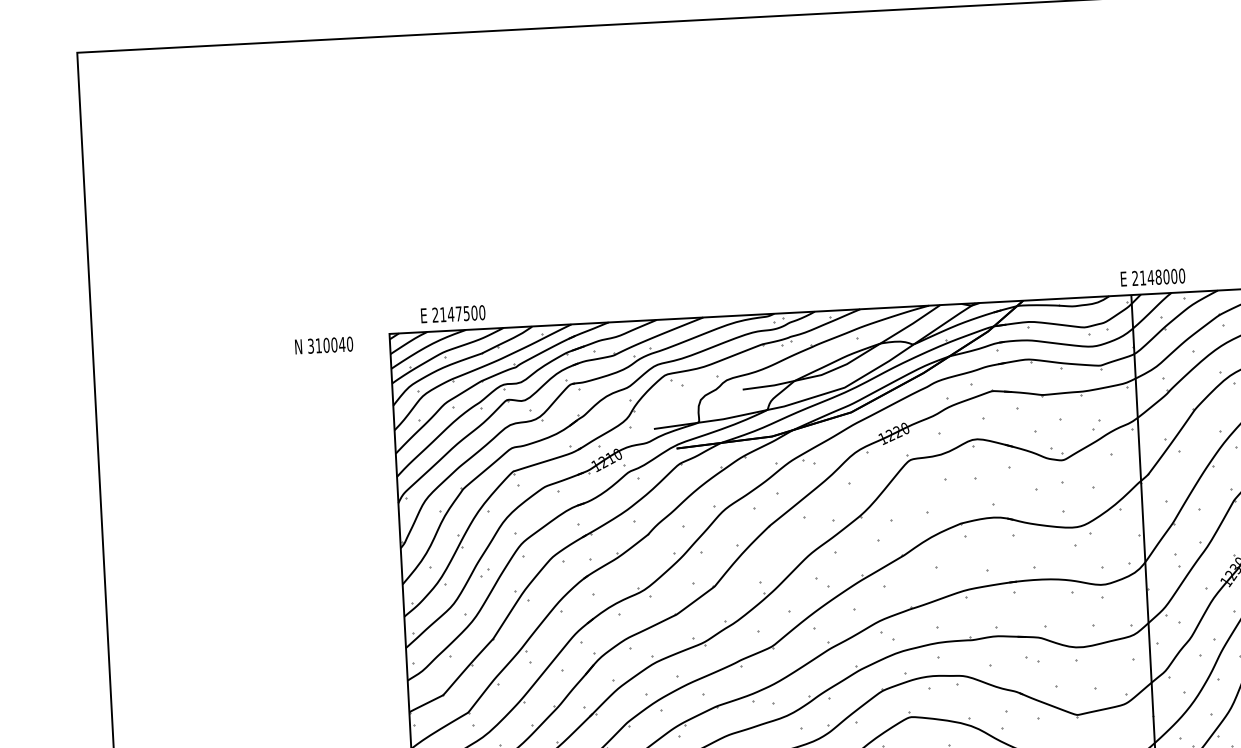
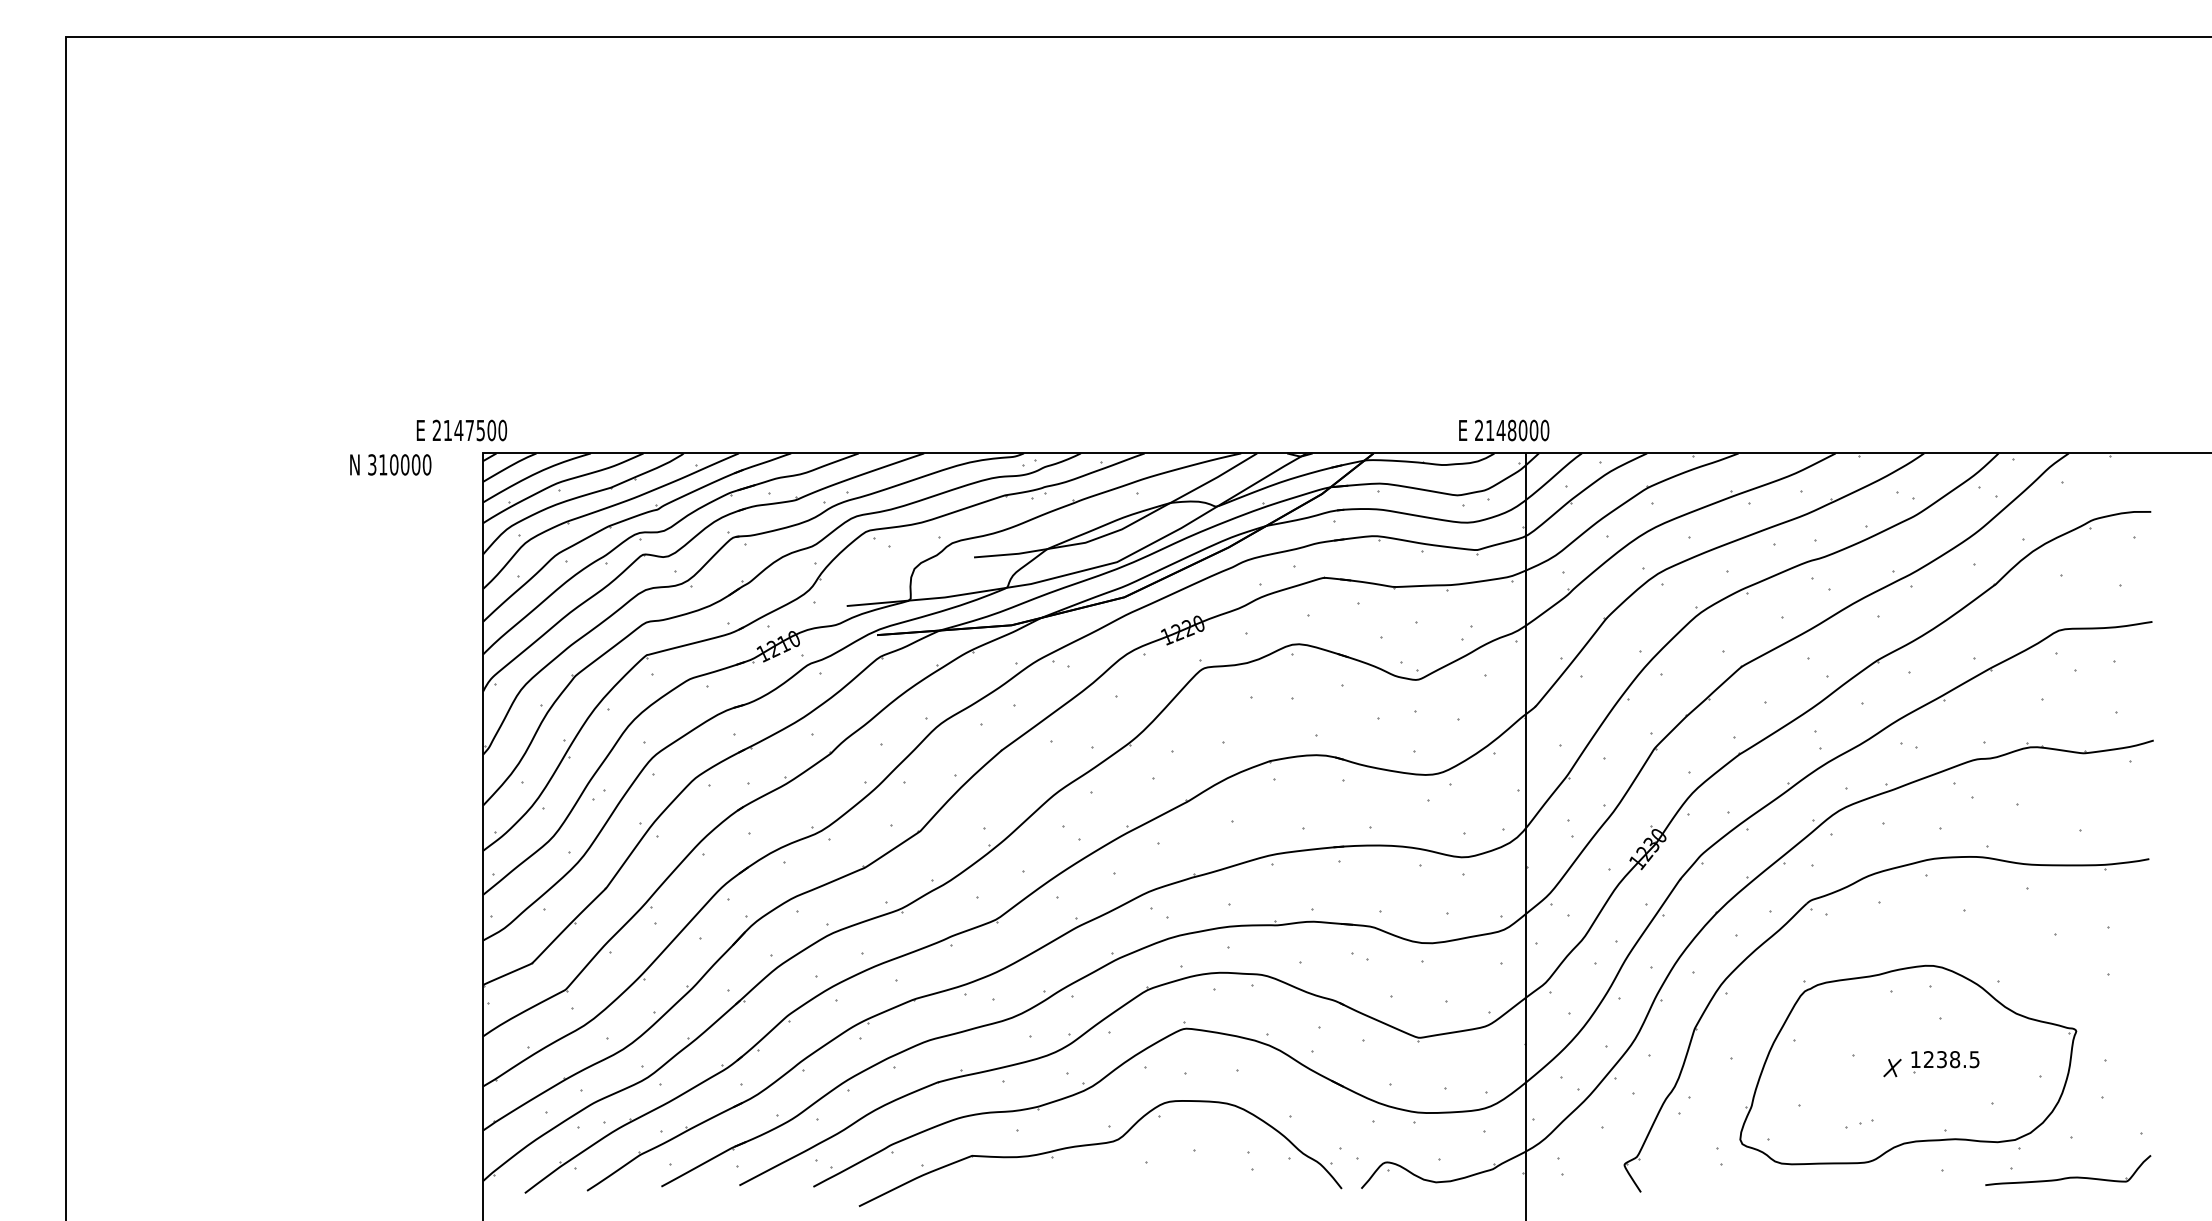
text: (1153, 277) -> (1504, 430), moved
text: (452, 314) -> (461, 430), moved
text: (341, 344) -> (415, 464), 310040 -> 310000

